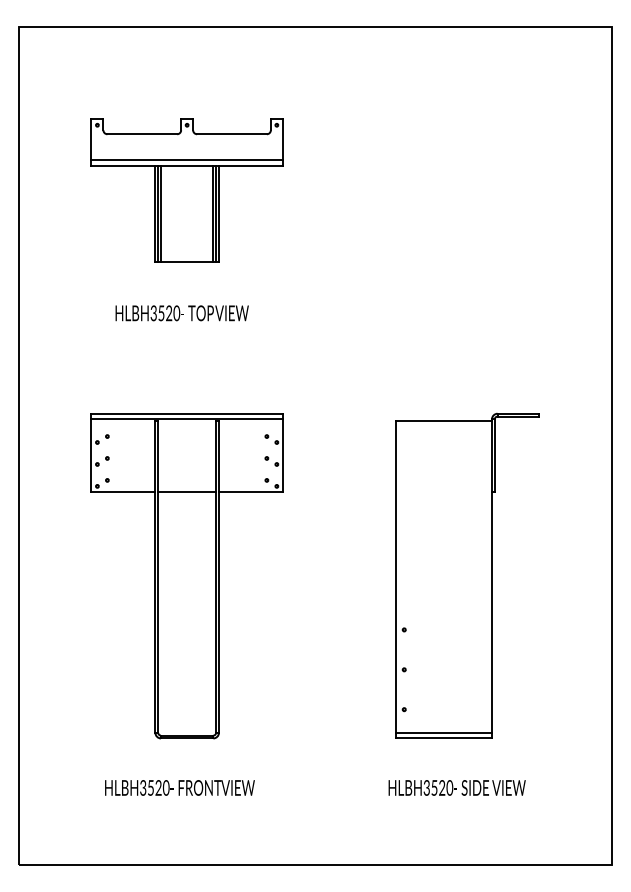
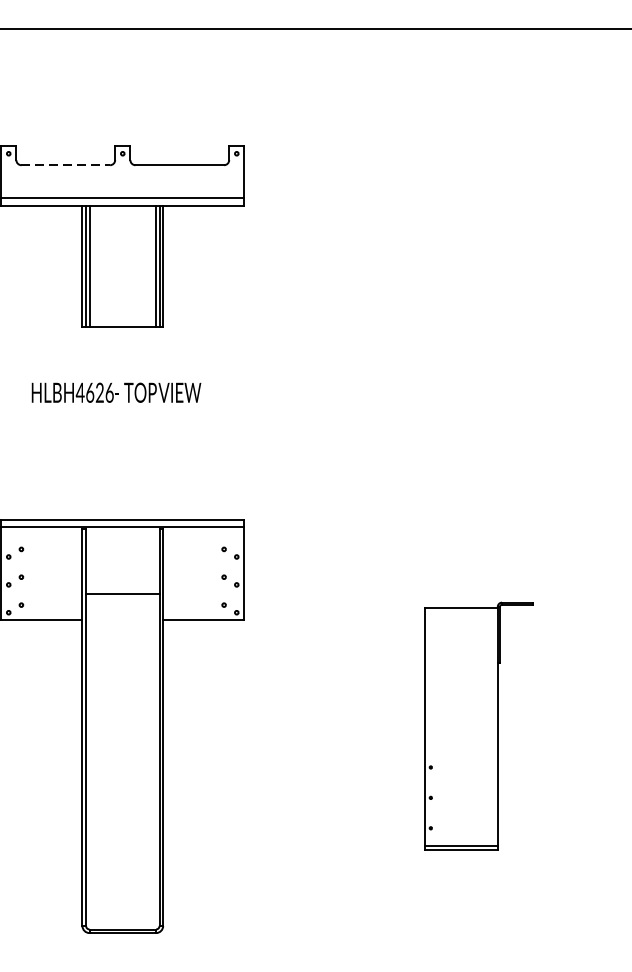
line: (142, 134) -> (66, 165), solid -> dashed
text: (165, 313) -> (95, 393), HLBH3520 -> HLBH4626
line: (187, 492) -> (123, 593), moved
part: (467, 575) -> (479, 725), size x0.6

